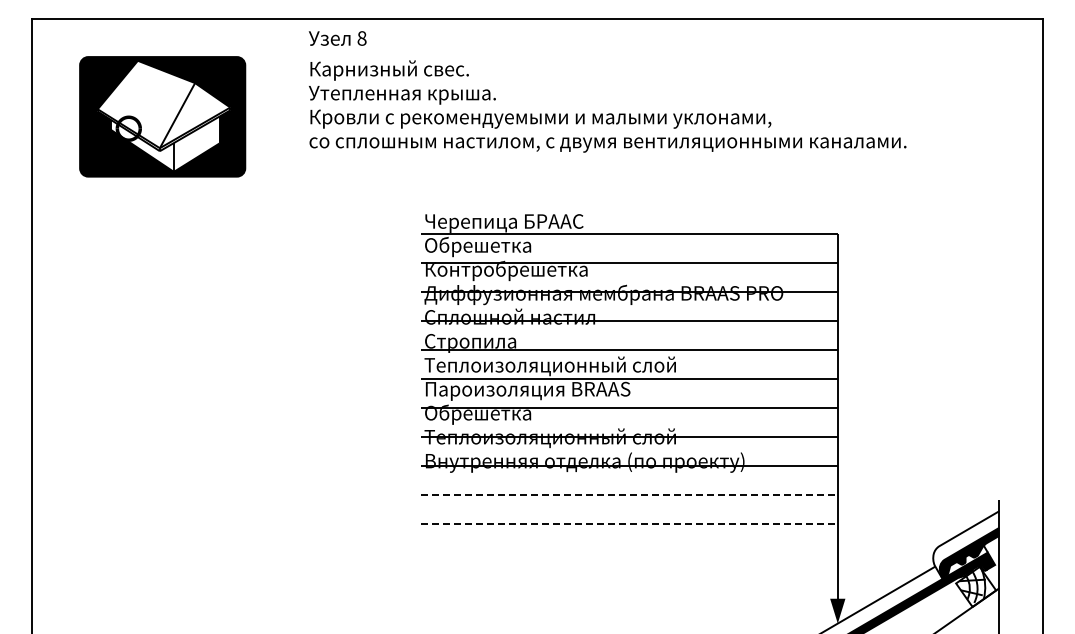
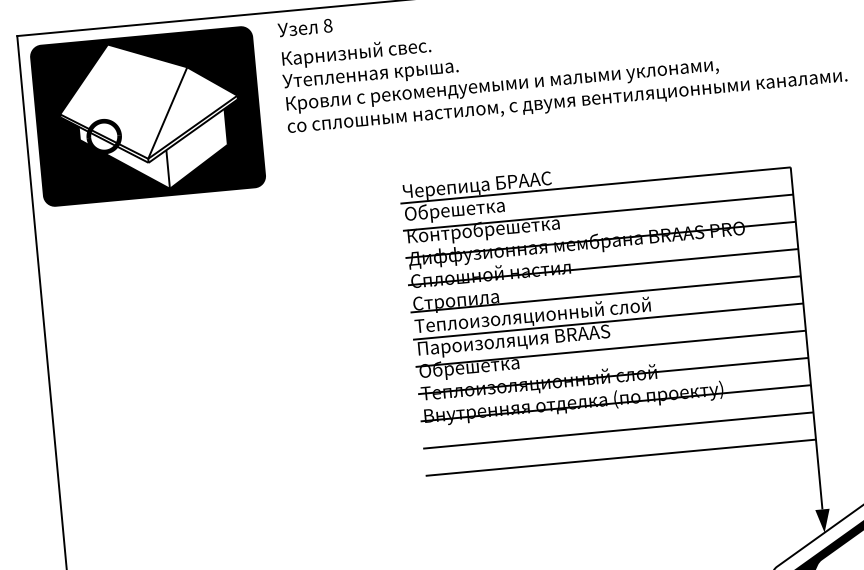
part: (162, 116) -> (147, 116), size x1.43
line: (630, 495) -> (619, 430), dashed -> solid
line: (630, 524) -> (621, 457), dashed -> solid

